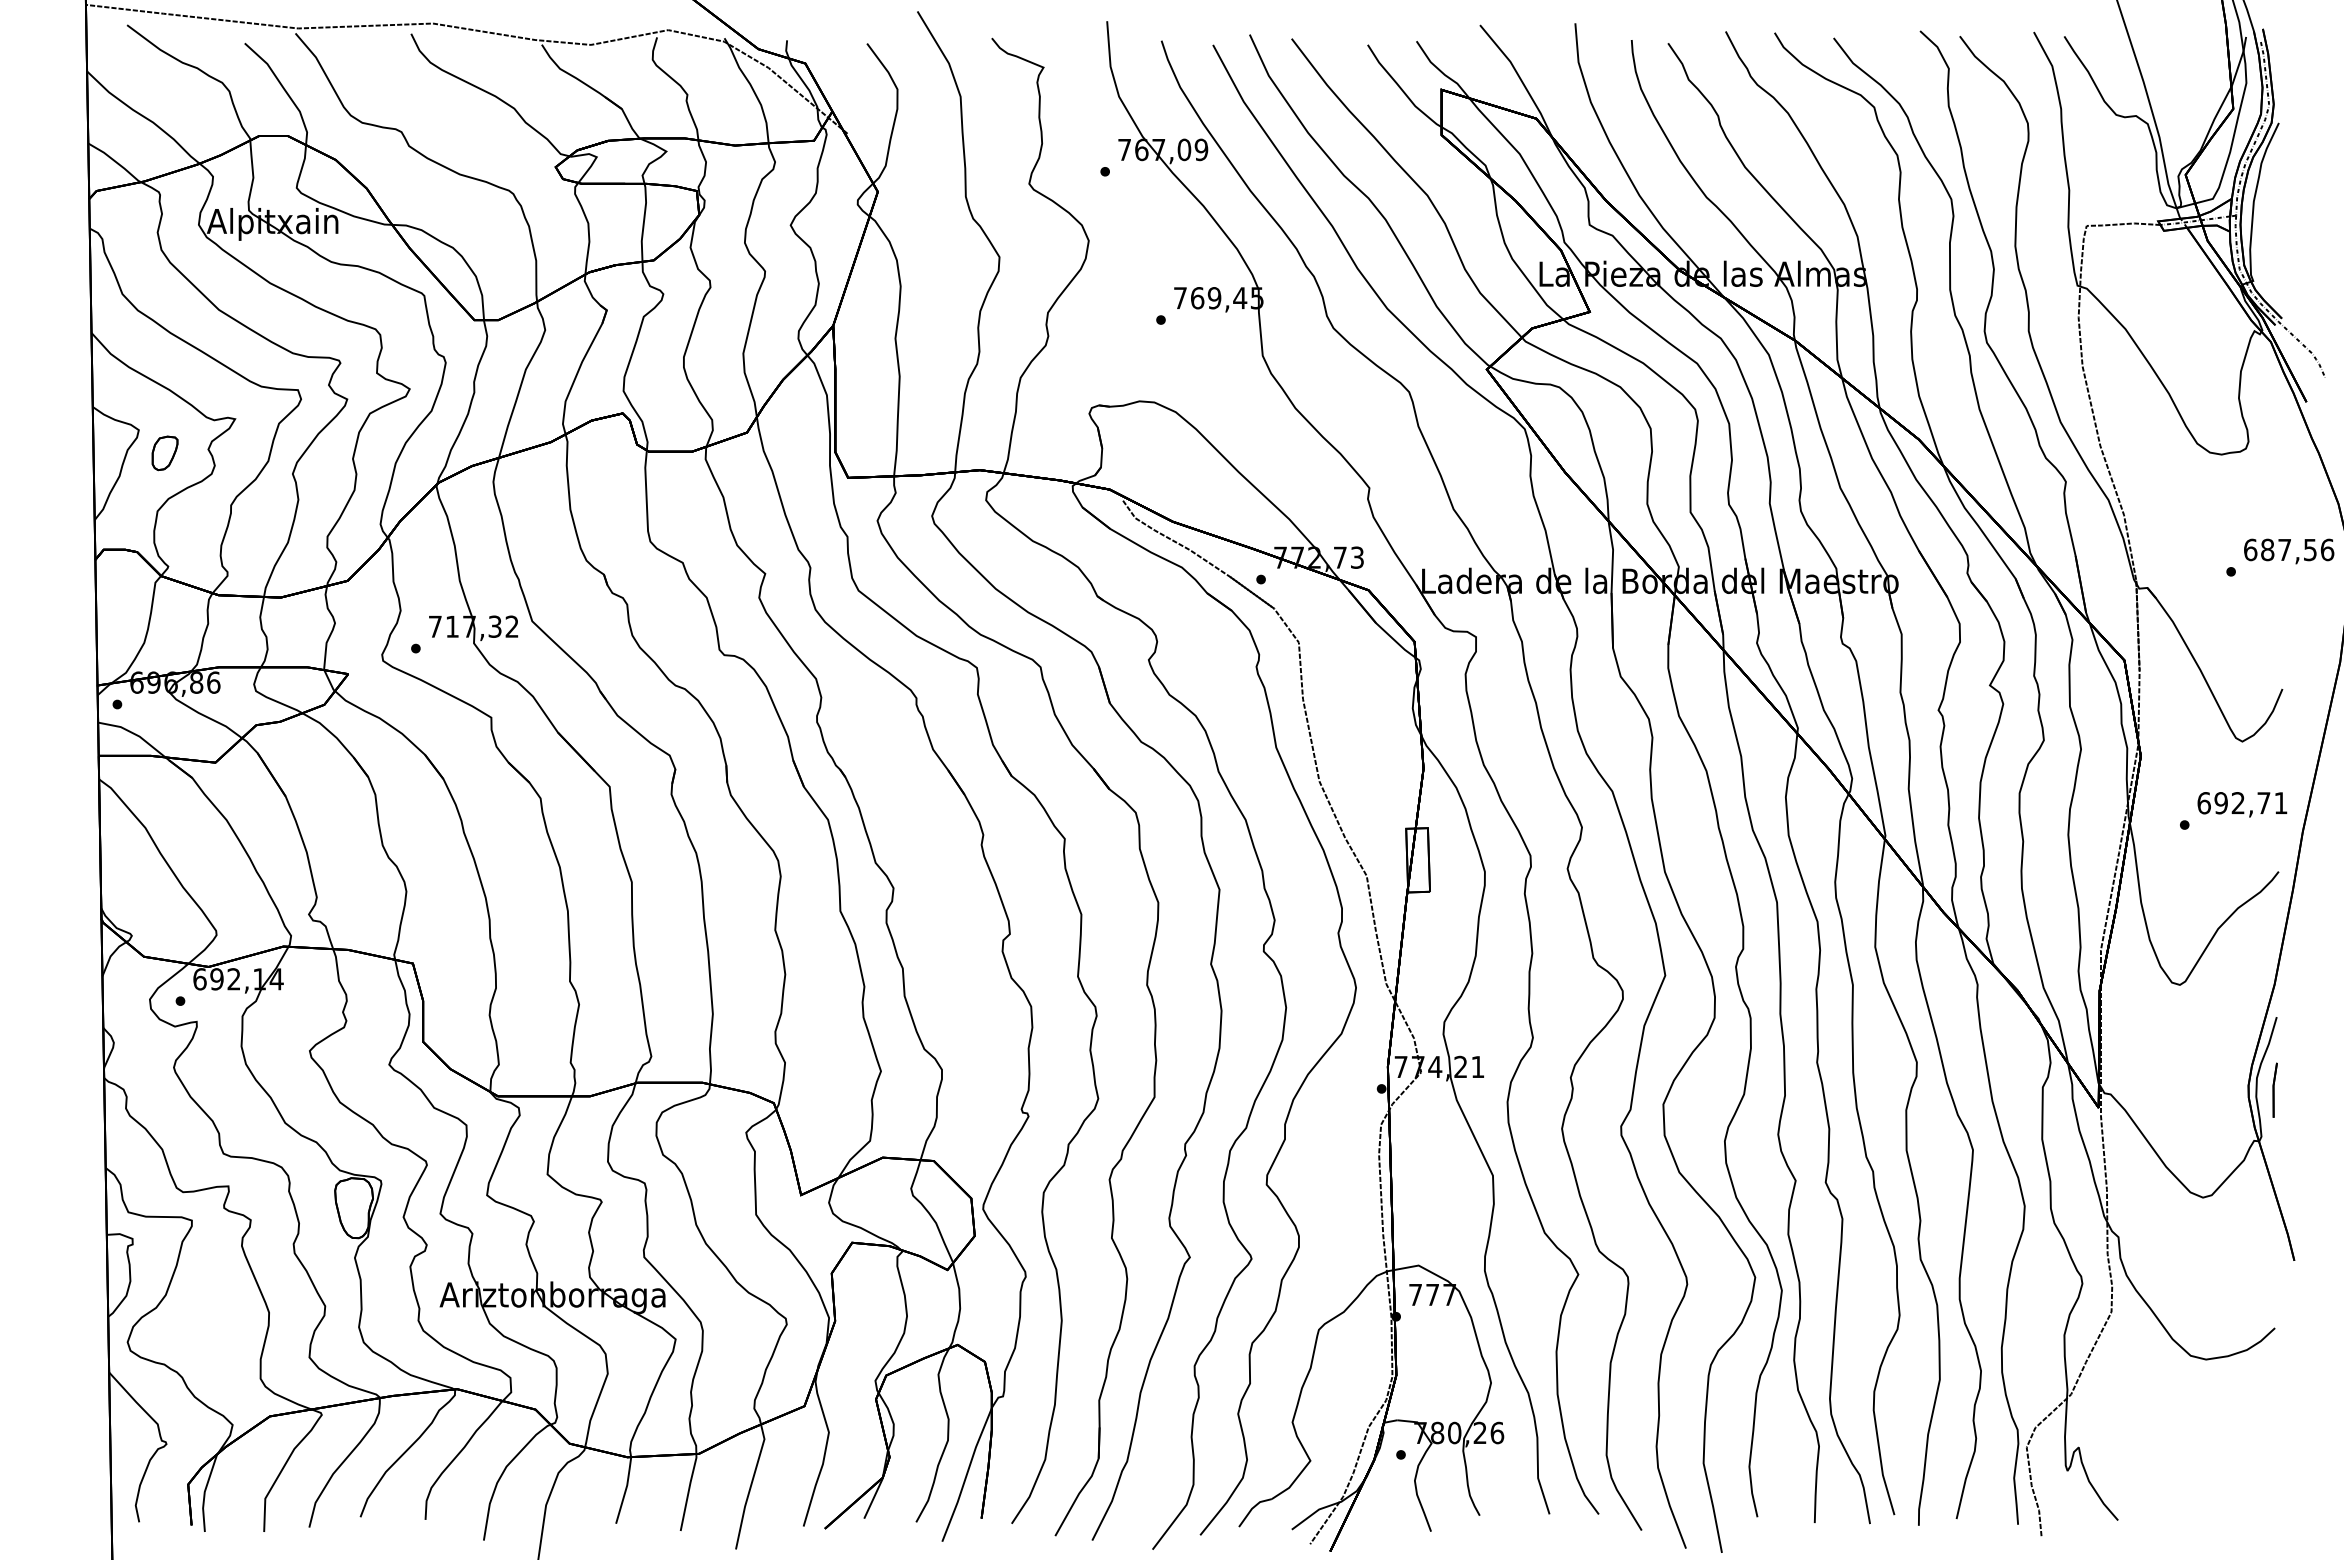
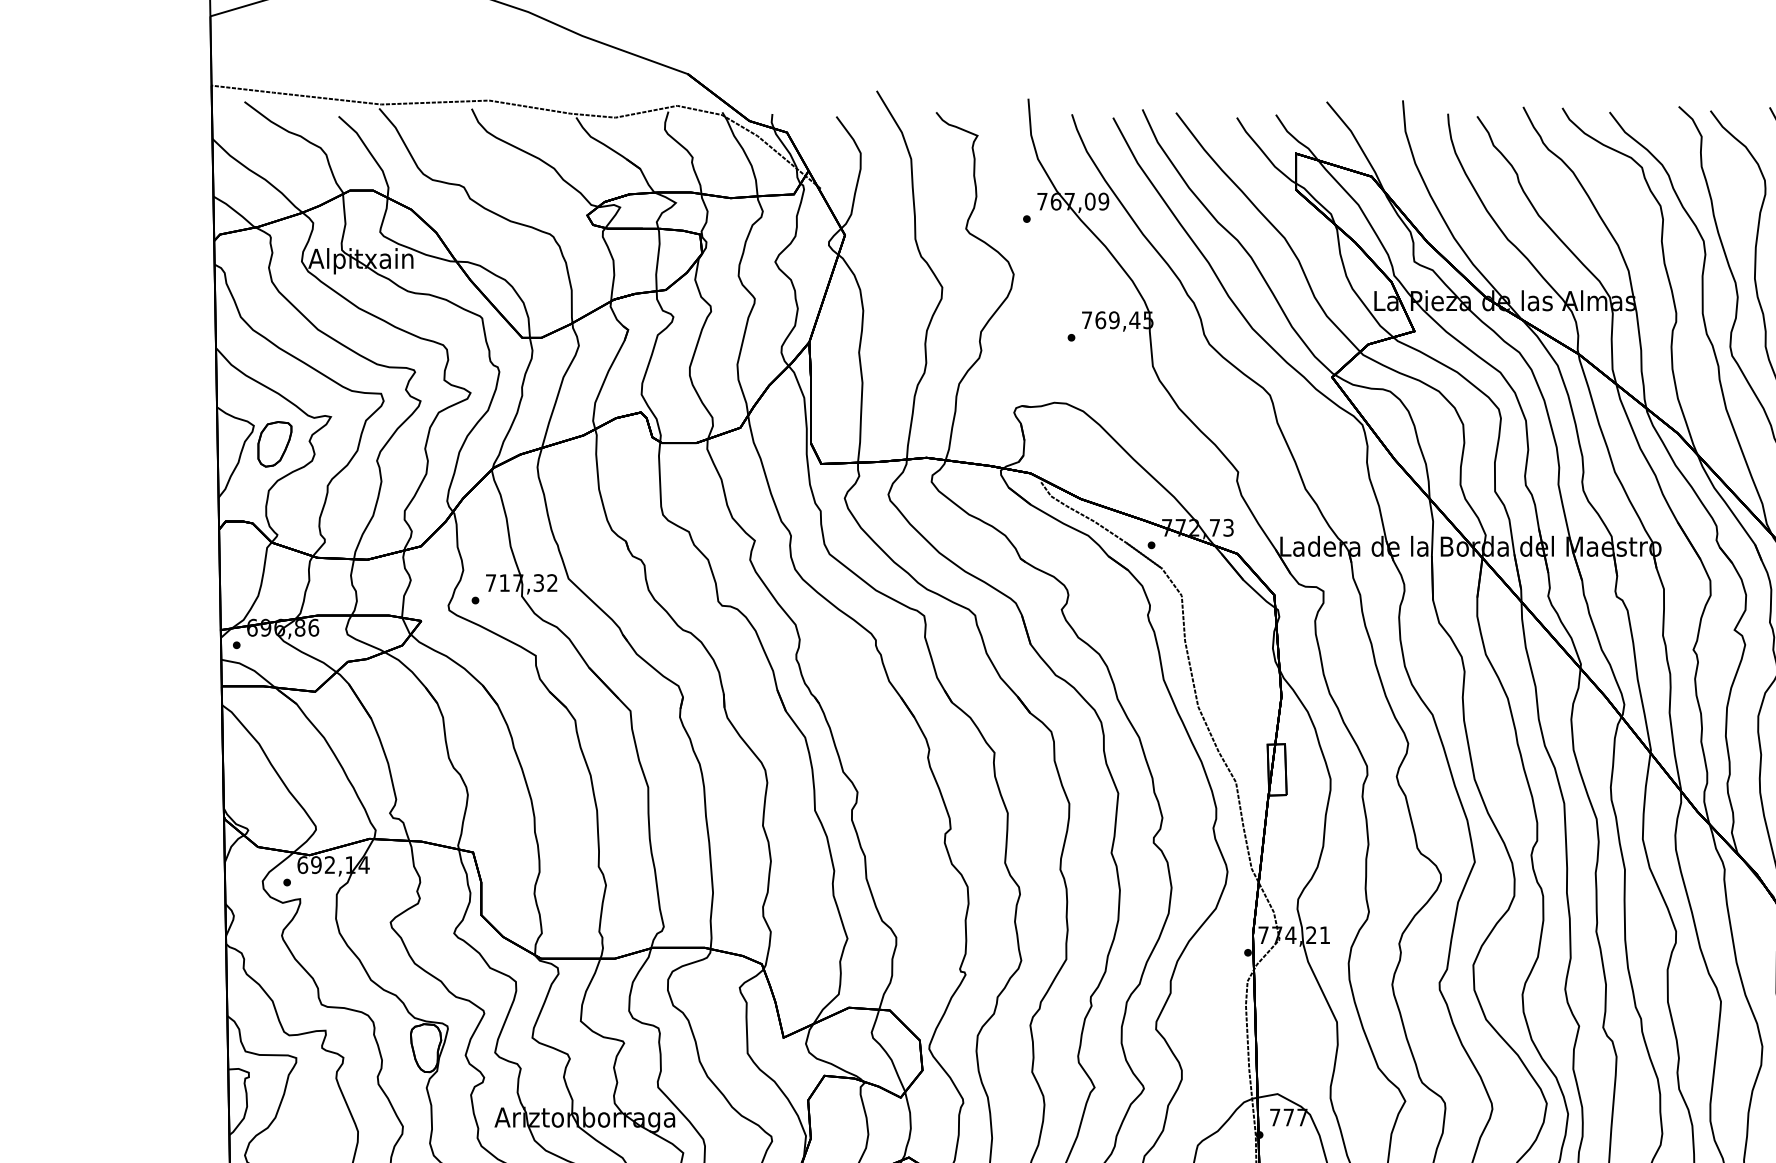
part: (164, 453) -> (274, 444), size x1.67

